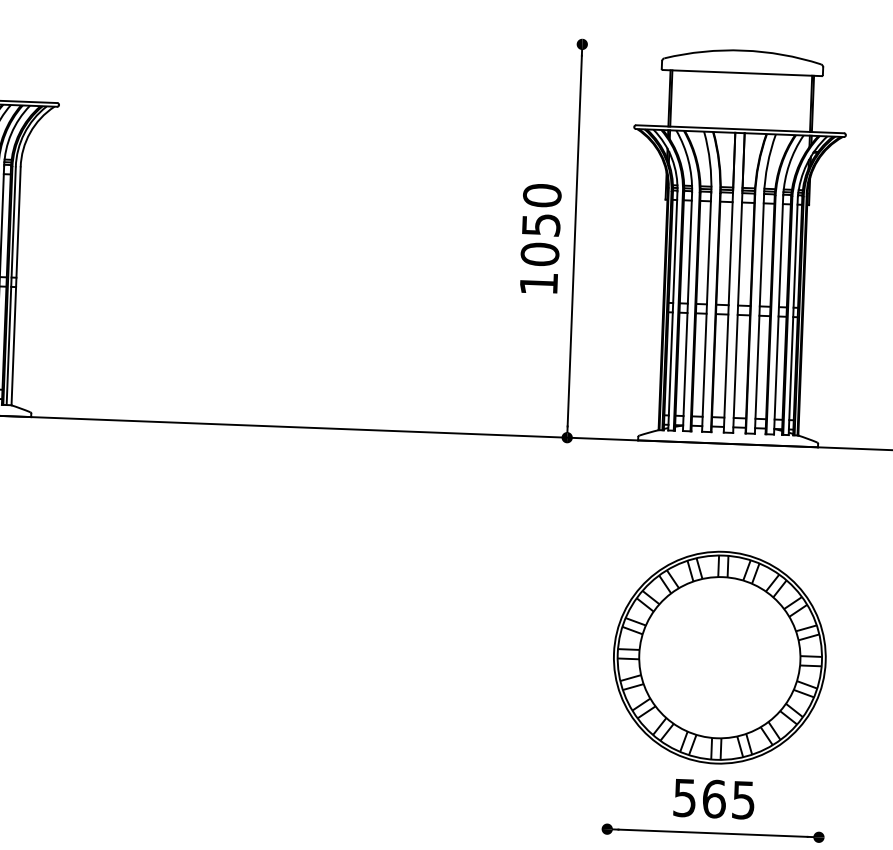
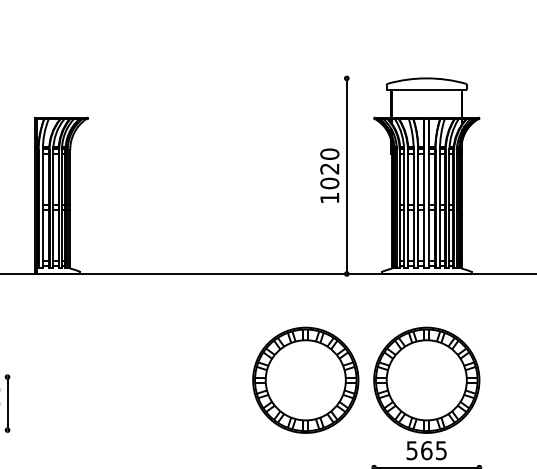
text: (540, 224) -> (329, 168), 1050 -> 1020
part: (476, 646) -> (305, 379), added

